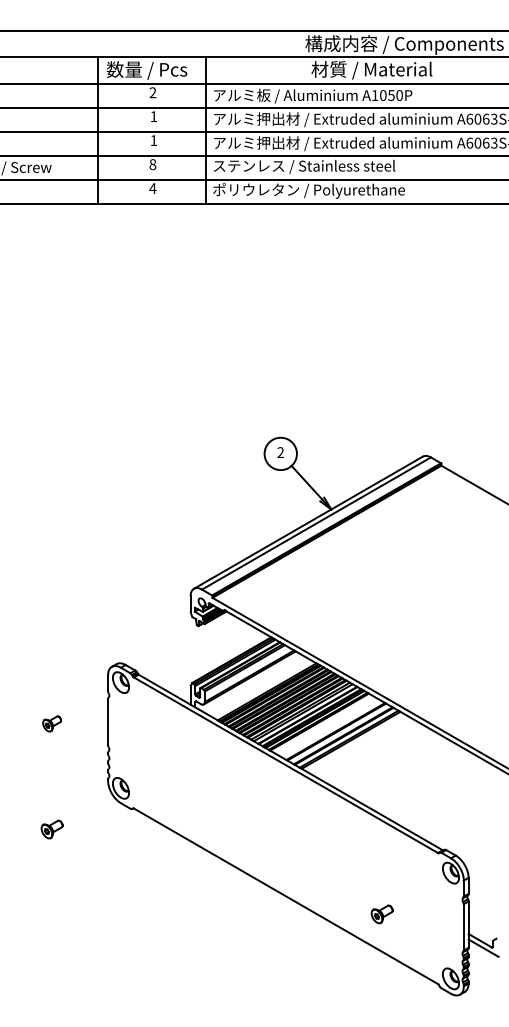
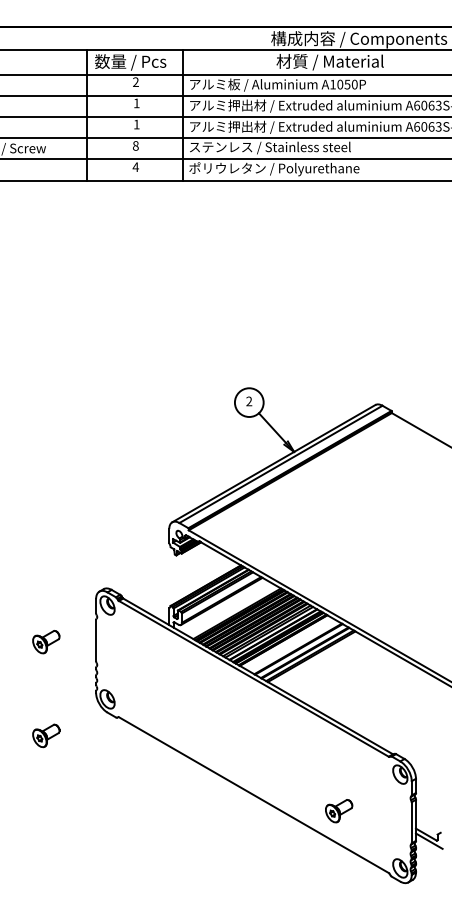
part: (52, 724) -> (46, 642), size x1.67
part: (52, 829) -> (46, 735), size x1.43
part: (382, 914) -> (339, 811), size x1.43

